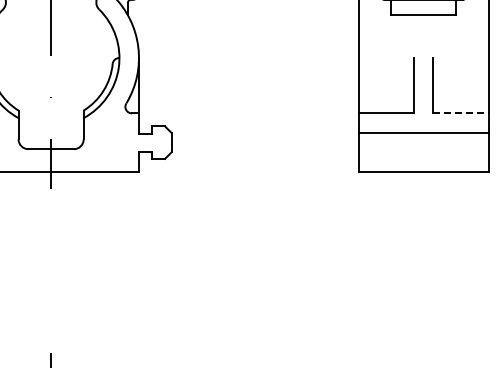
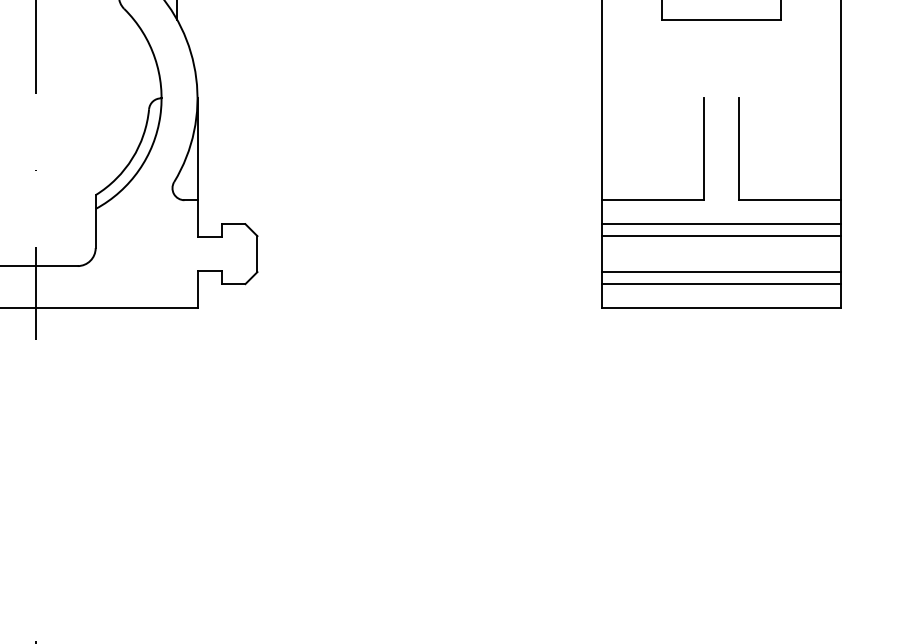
line: (461, 113) -> (791, 200), dashed -> solid
line: (423, 126) -> (721, 224), added
line: (423, 152) -> (721, 272), added
line: (423, 158) -> (721, 283), added

